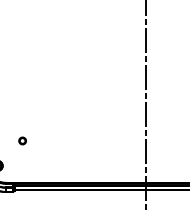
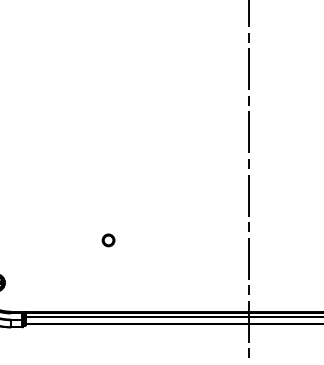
part: (22, 140) -> (108, 239), moved

